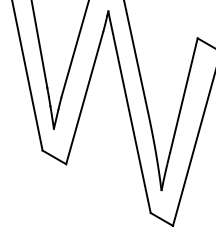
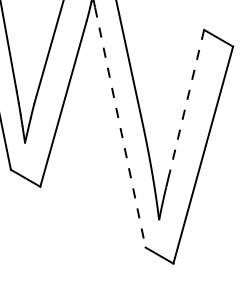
line: (183, 95) -> (186, 101), solid -> dashed
line: (130, 117) -> (120, 128), solid -> dashed

